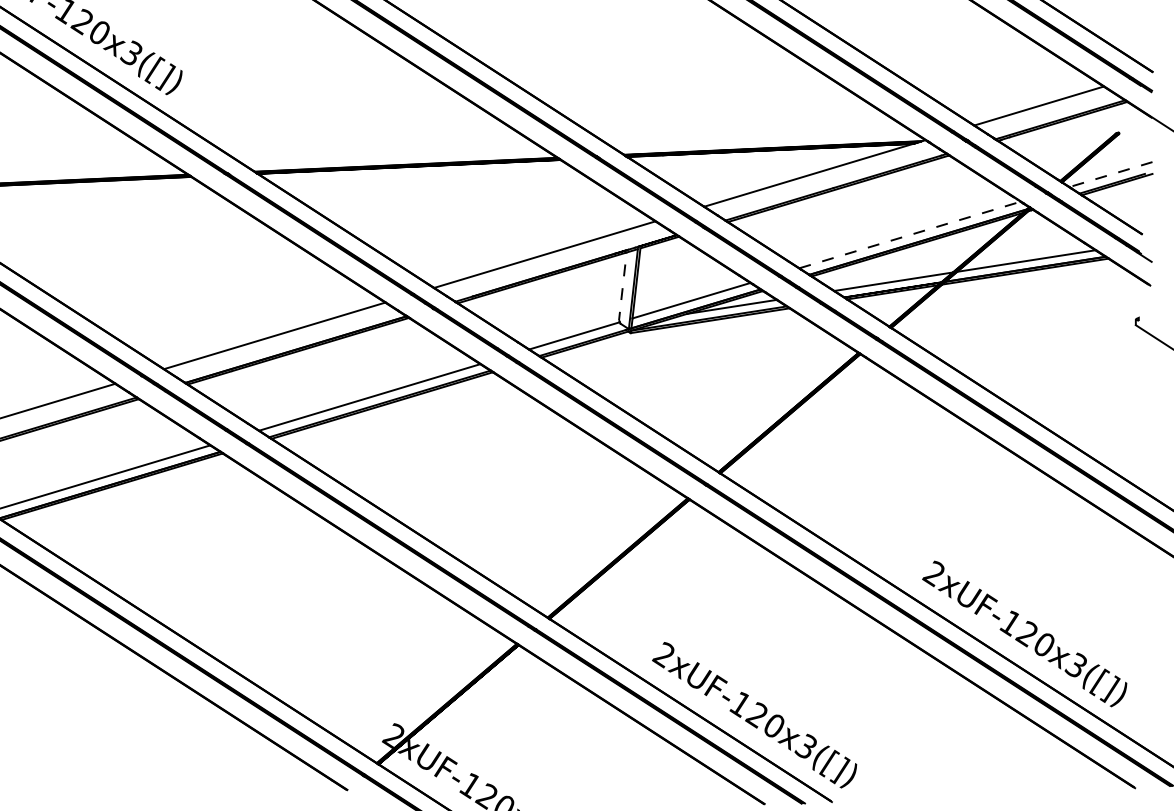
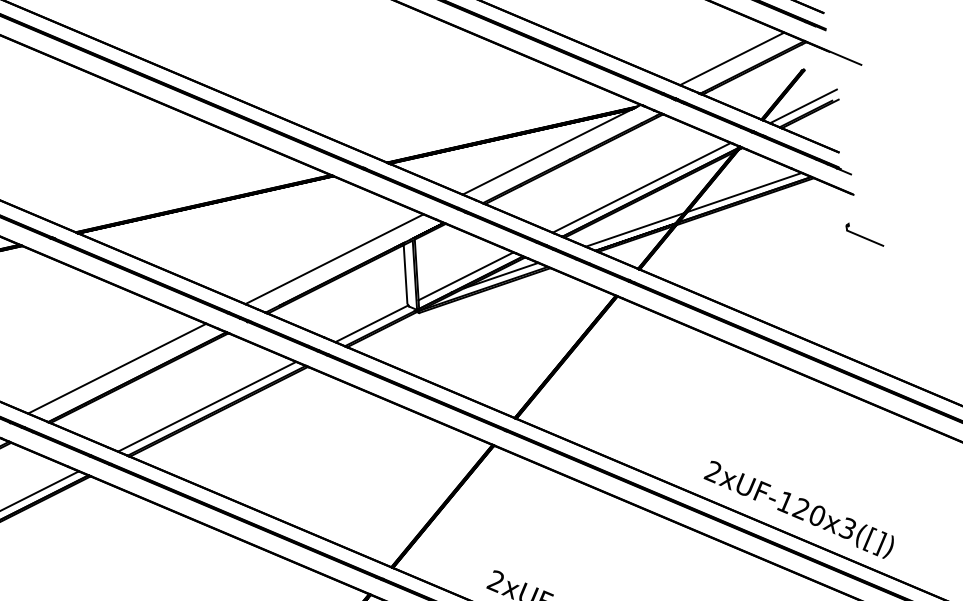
line: (1110, 174) -> (803, 106), dashed -> solid
line: (917, 232) -> (647, 184), dashed -> solid
line: (622, 289) -> (405, 277), dashed -> solid

